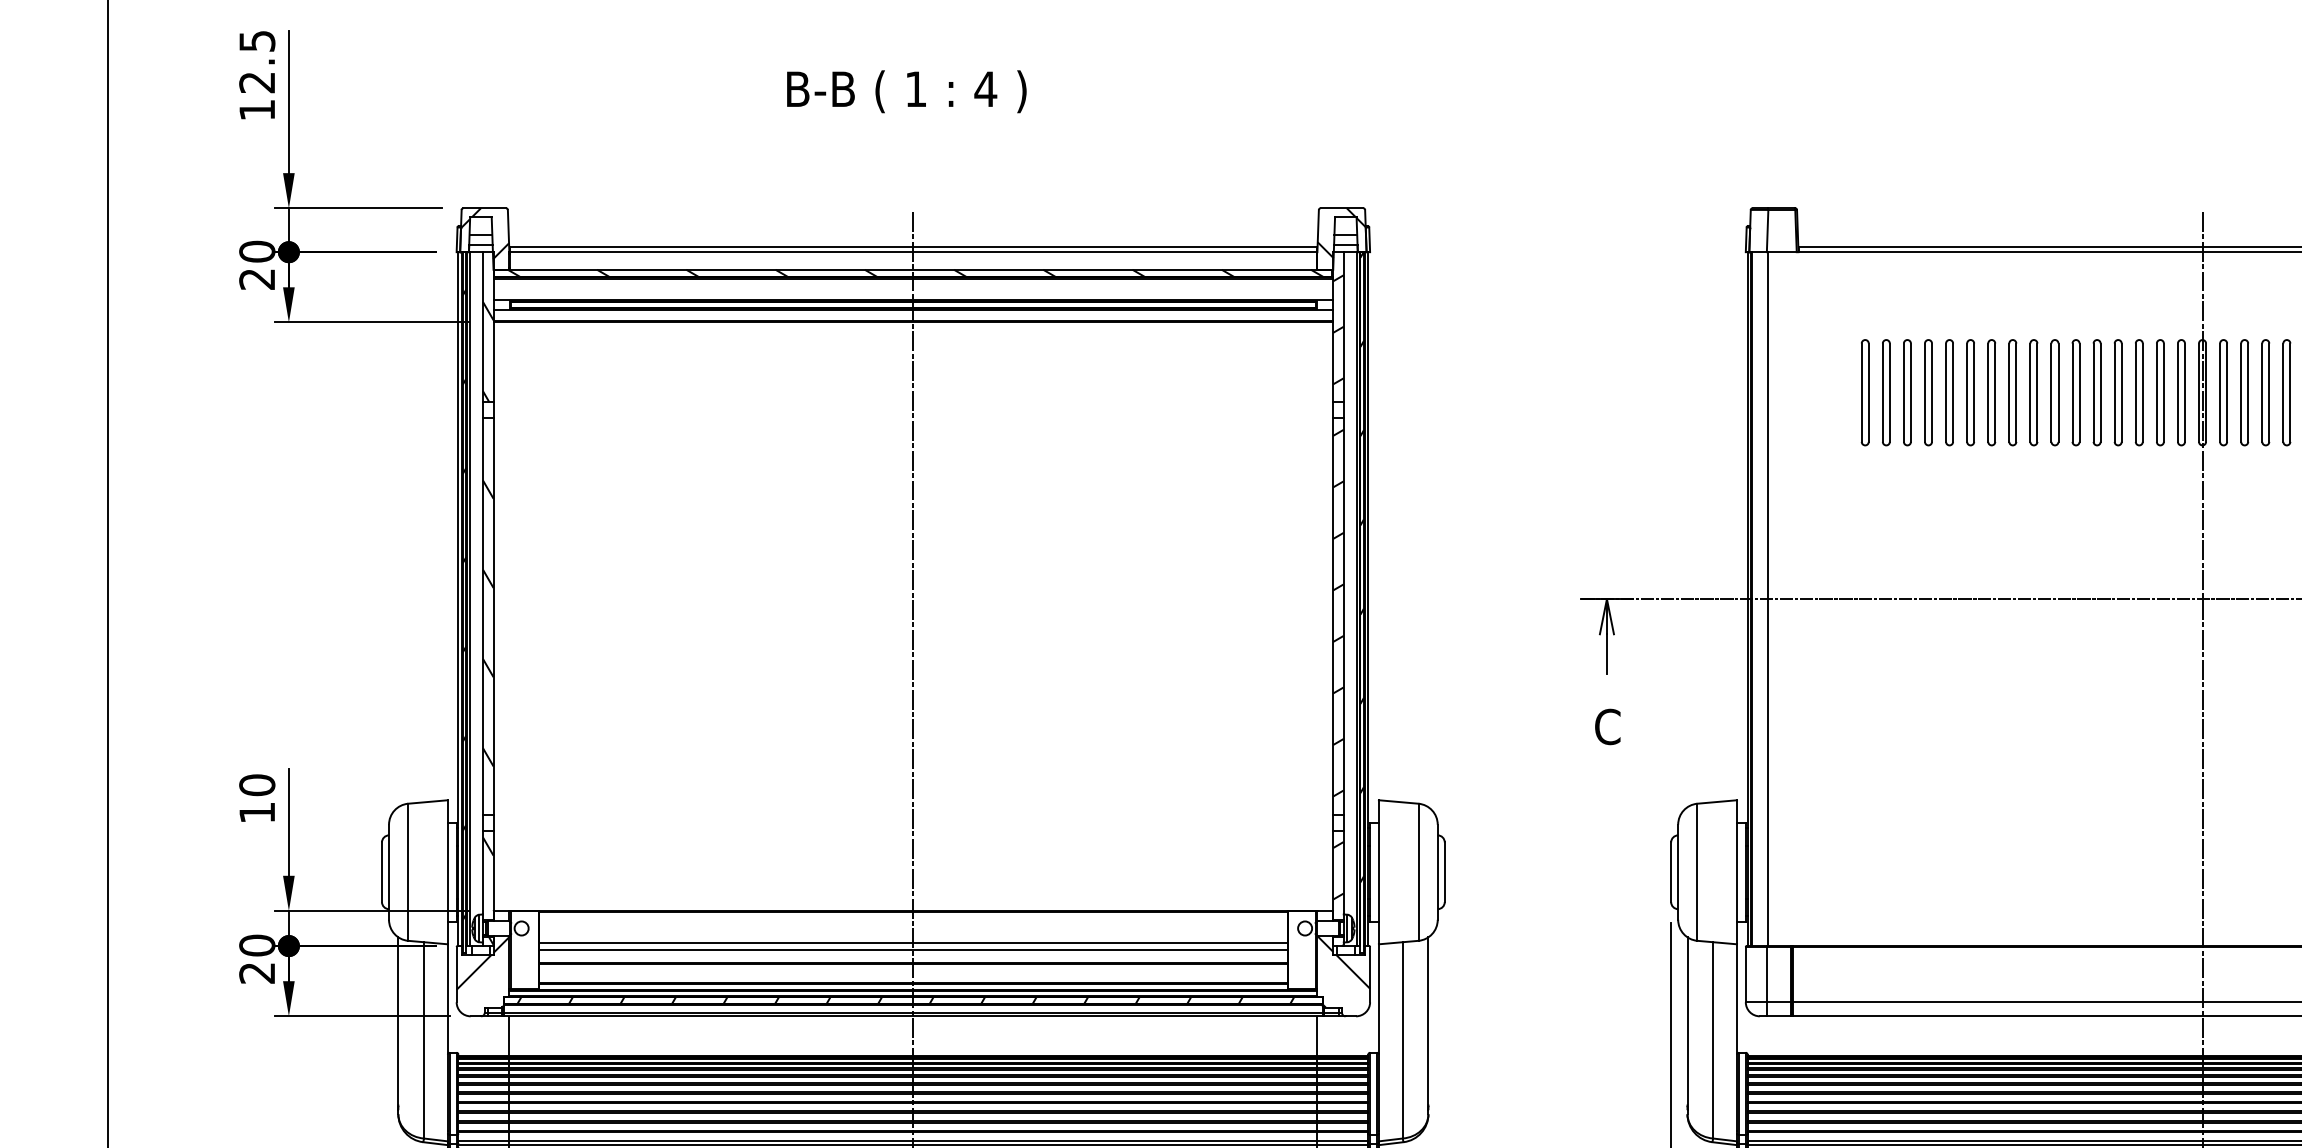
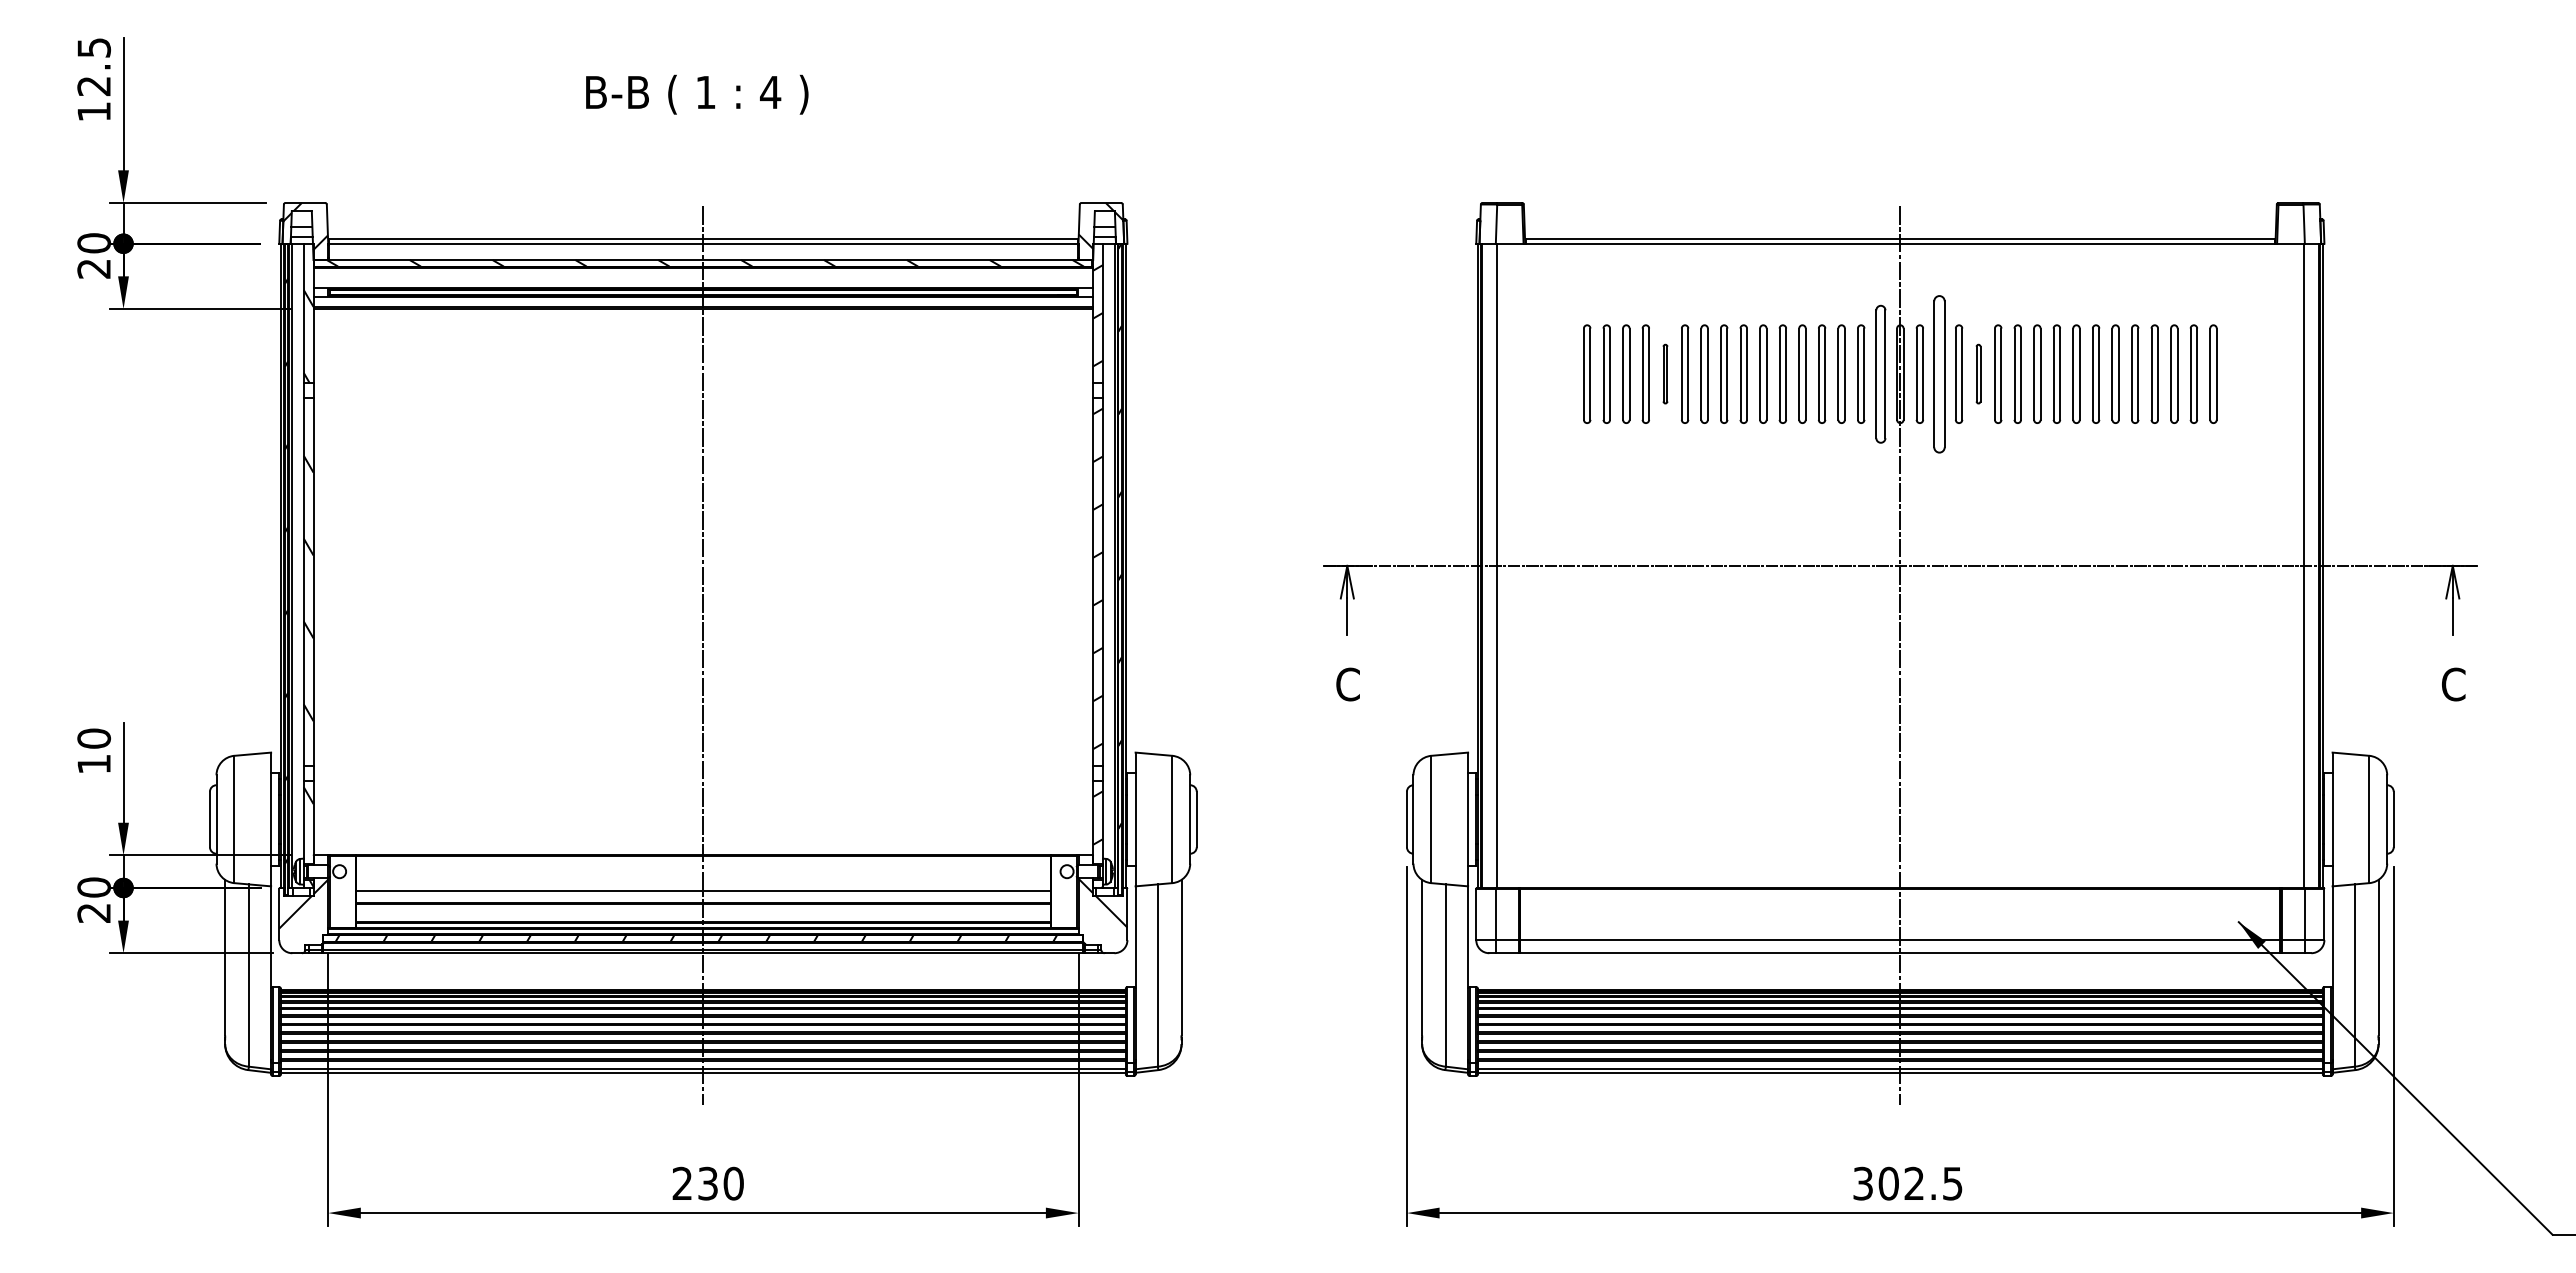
part: (1949, 391) -> (1665, 373), size x0.6
part: (2181, 391) -> (1880, 373), size x1.4
part: (2244, 391) -> (1939, 373), size x1.6
part: (2286, 391) -> (1978, 373), size x0.6
line: (912, 942) -> (702, 884), removed

